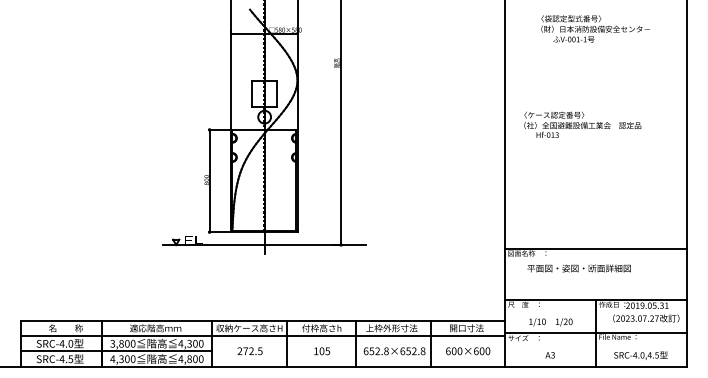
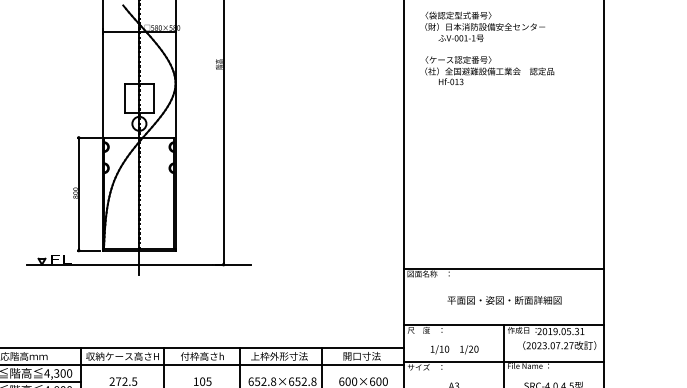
text: (595, 28) -> (485, 26), moved
text: (582, 124) -> (489, 70), moved
text: (578, 268) -> (503, 300), moved

